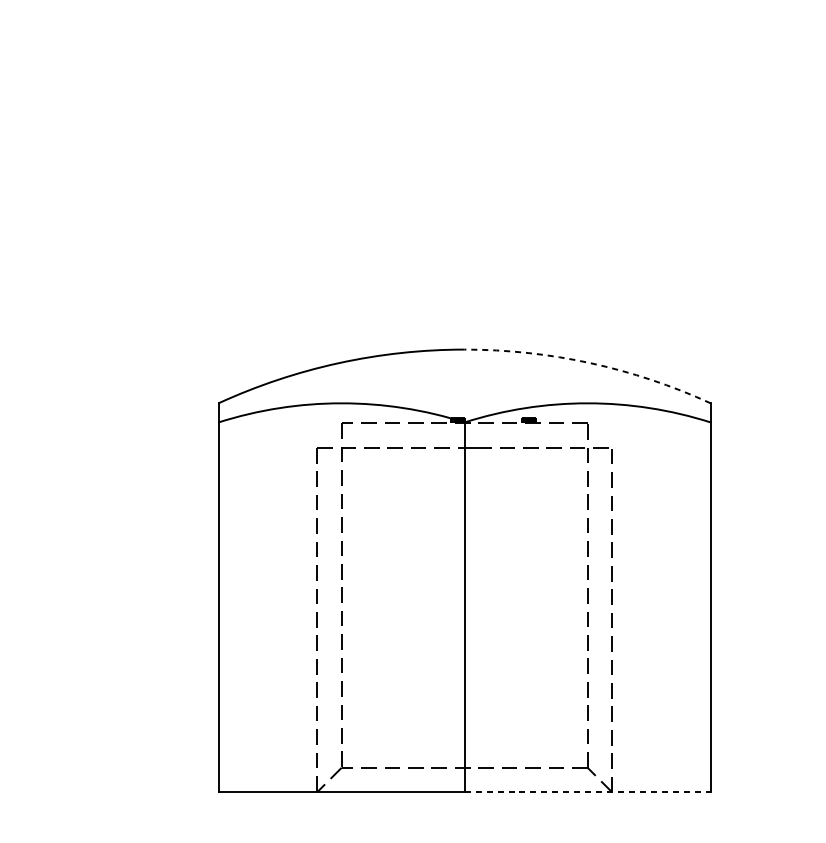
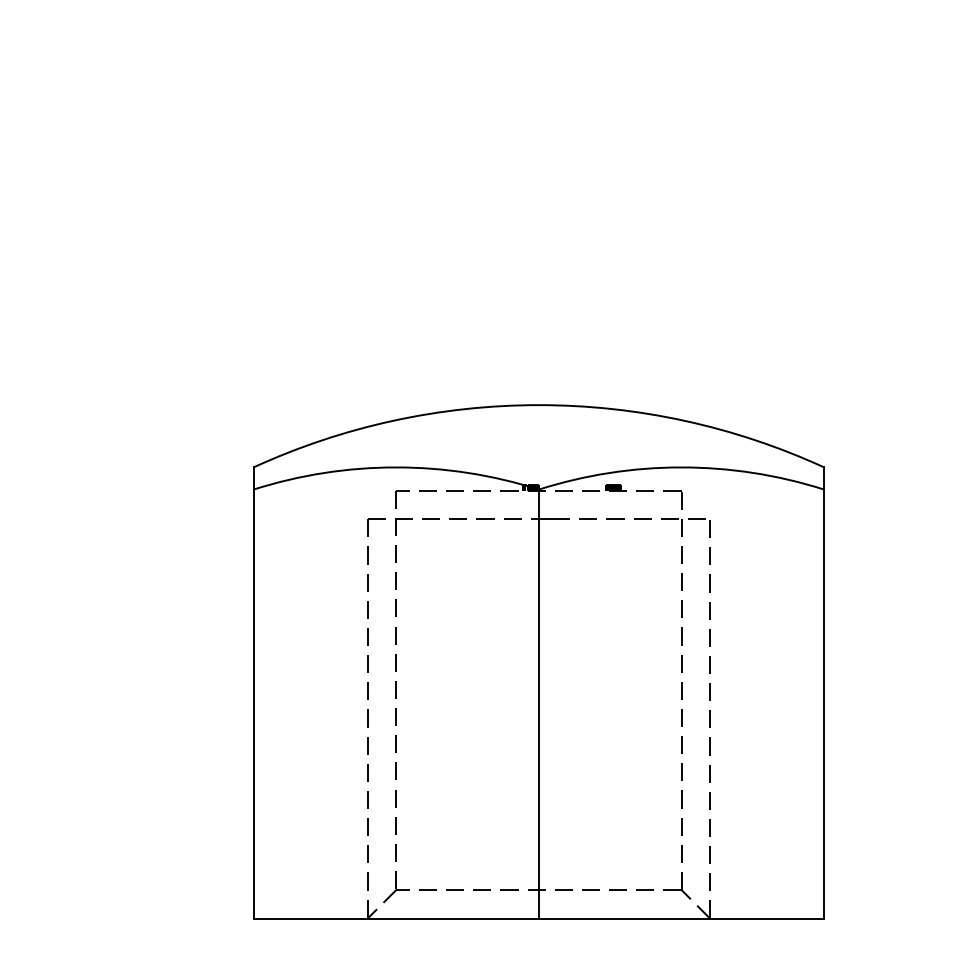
arc: (590, 362) -> (684, 420), dashed -> solid
line: (587, 792) -> (681, 918), dashed -> solid

